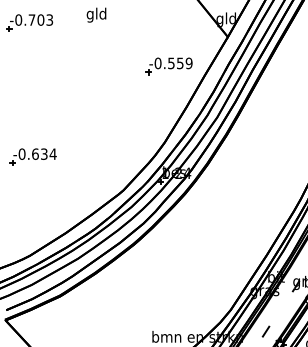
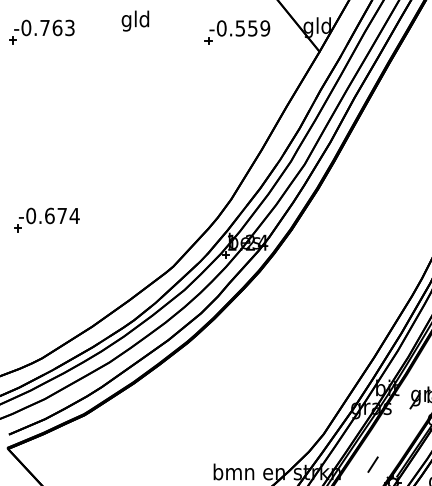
text: (40, 19) -> (56, 27), -0.703 -> -0.763
part: (168, 66) -> (236, 32), moved
text: (44, 153) -> (62, 214), -0.634 -> -0.674

